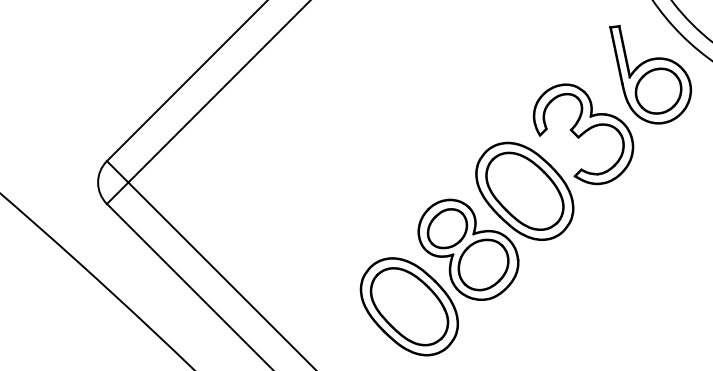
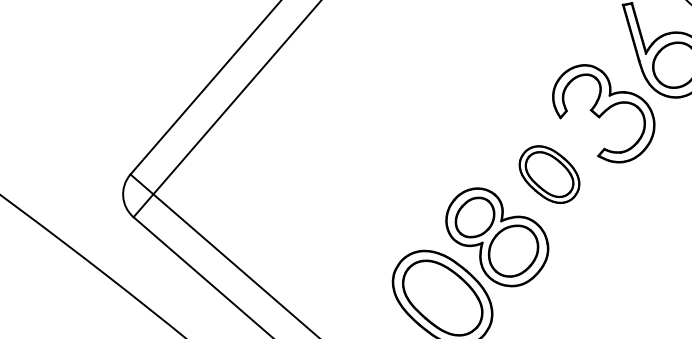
part: (524, 190) -> (549, 173), size x0.6

